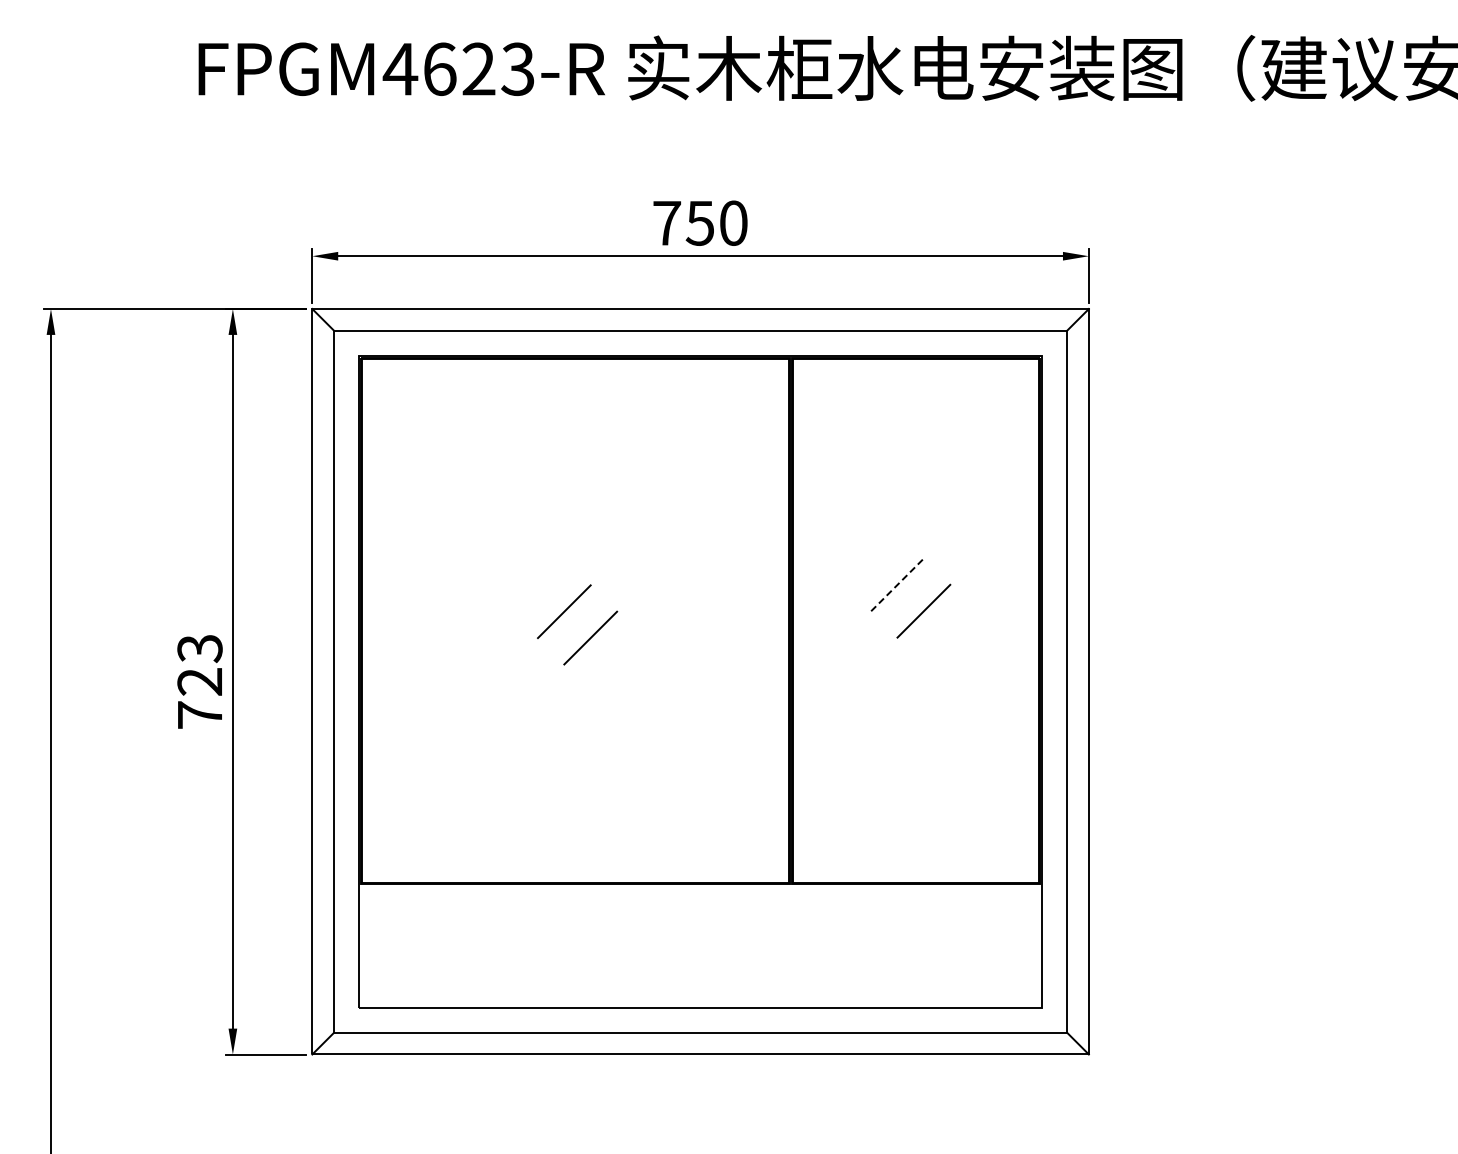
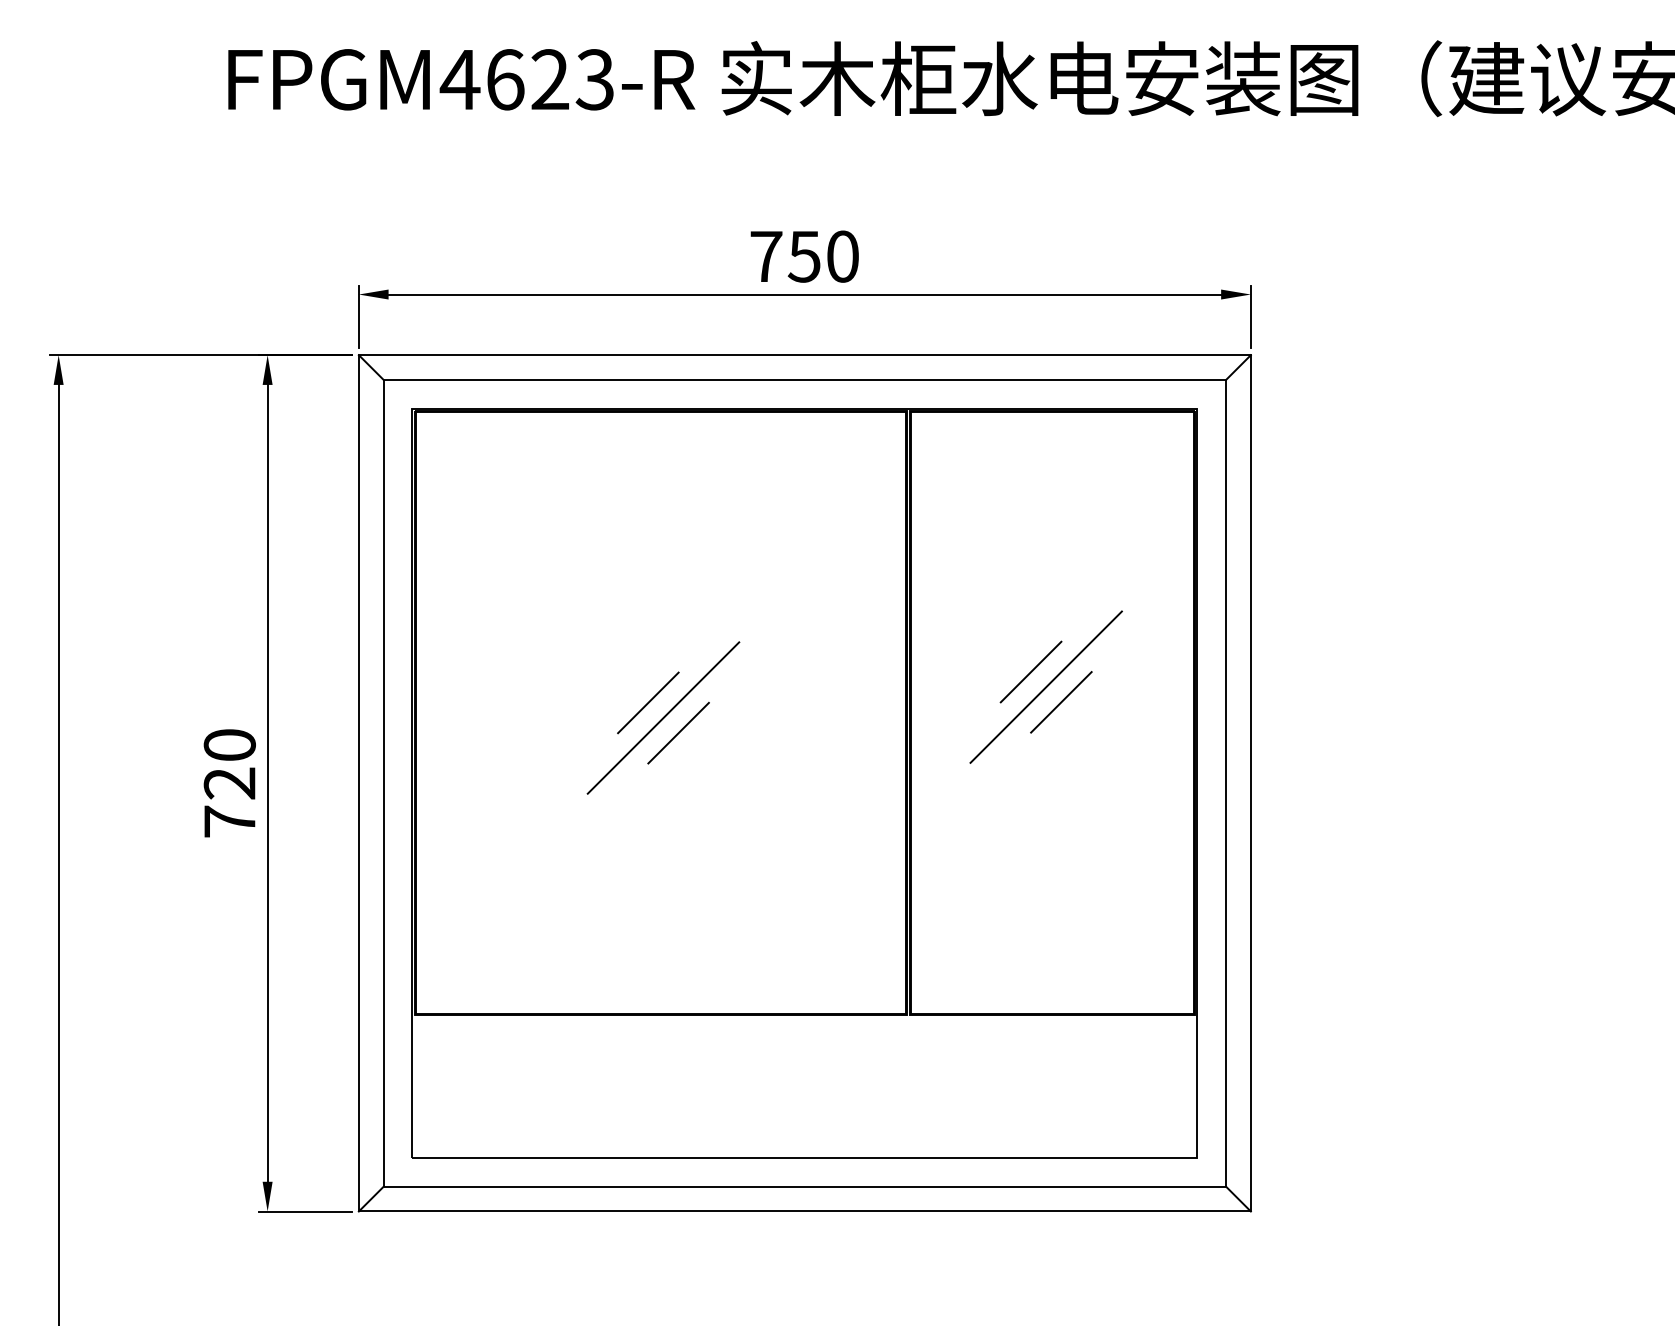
line: (897, 584) -> (1031, 671), dashed -> solid
line: (910, 597) -> (1045, 686), added
line: (577, 624) -> (663, 717), added
text: (199, 648) -> (229, 745), 723 -> 720

